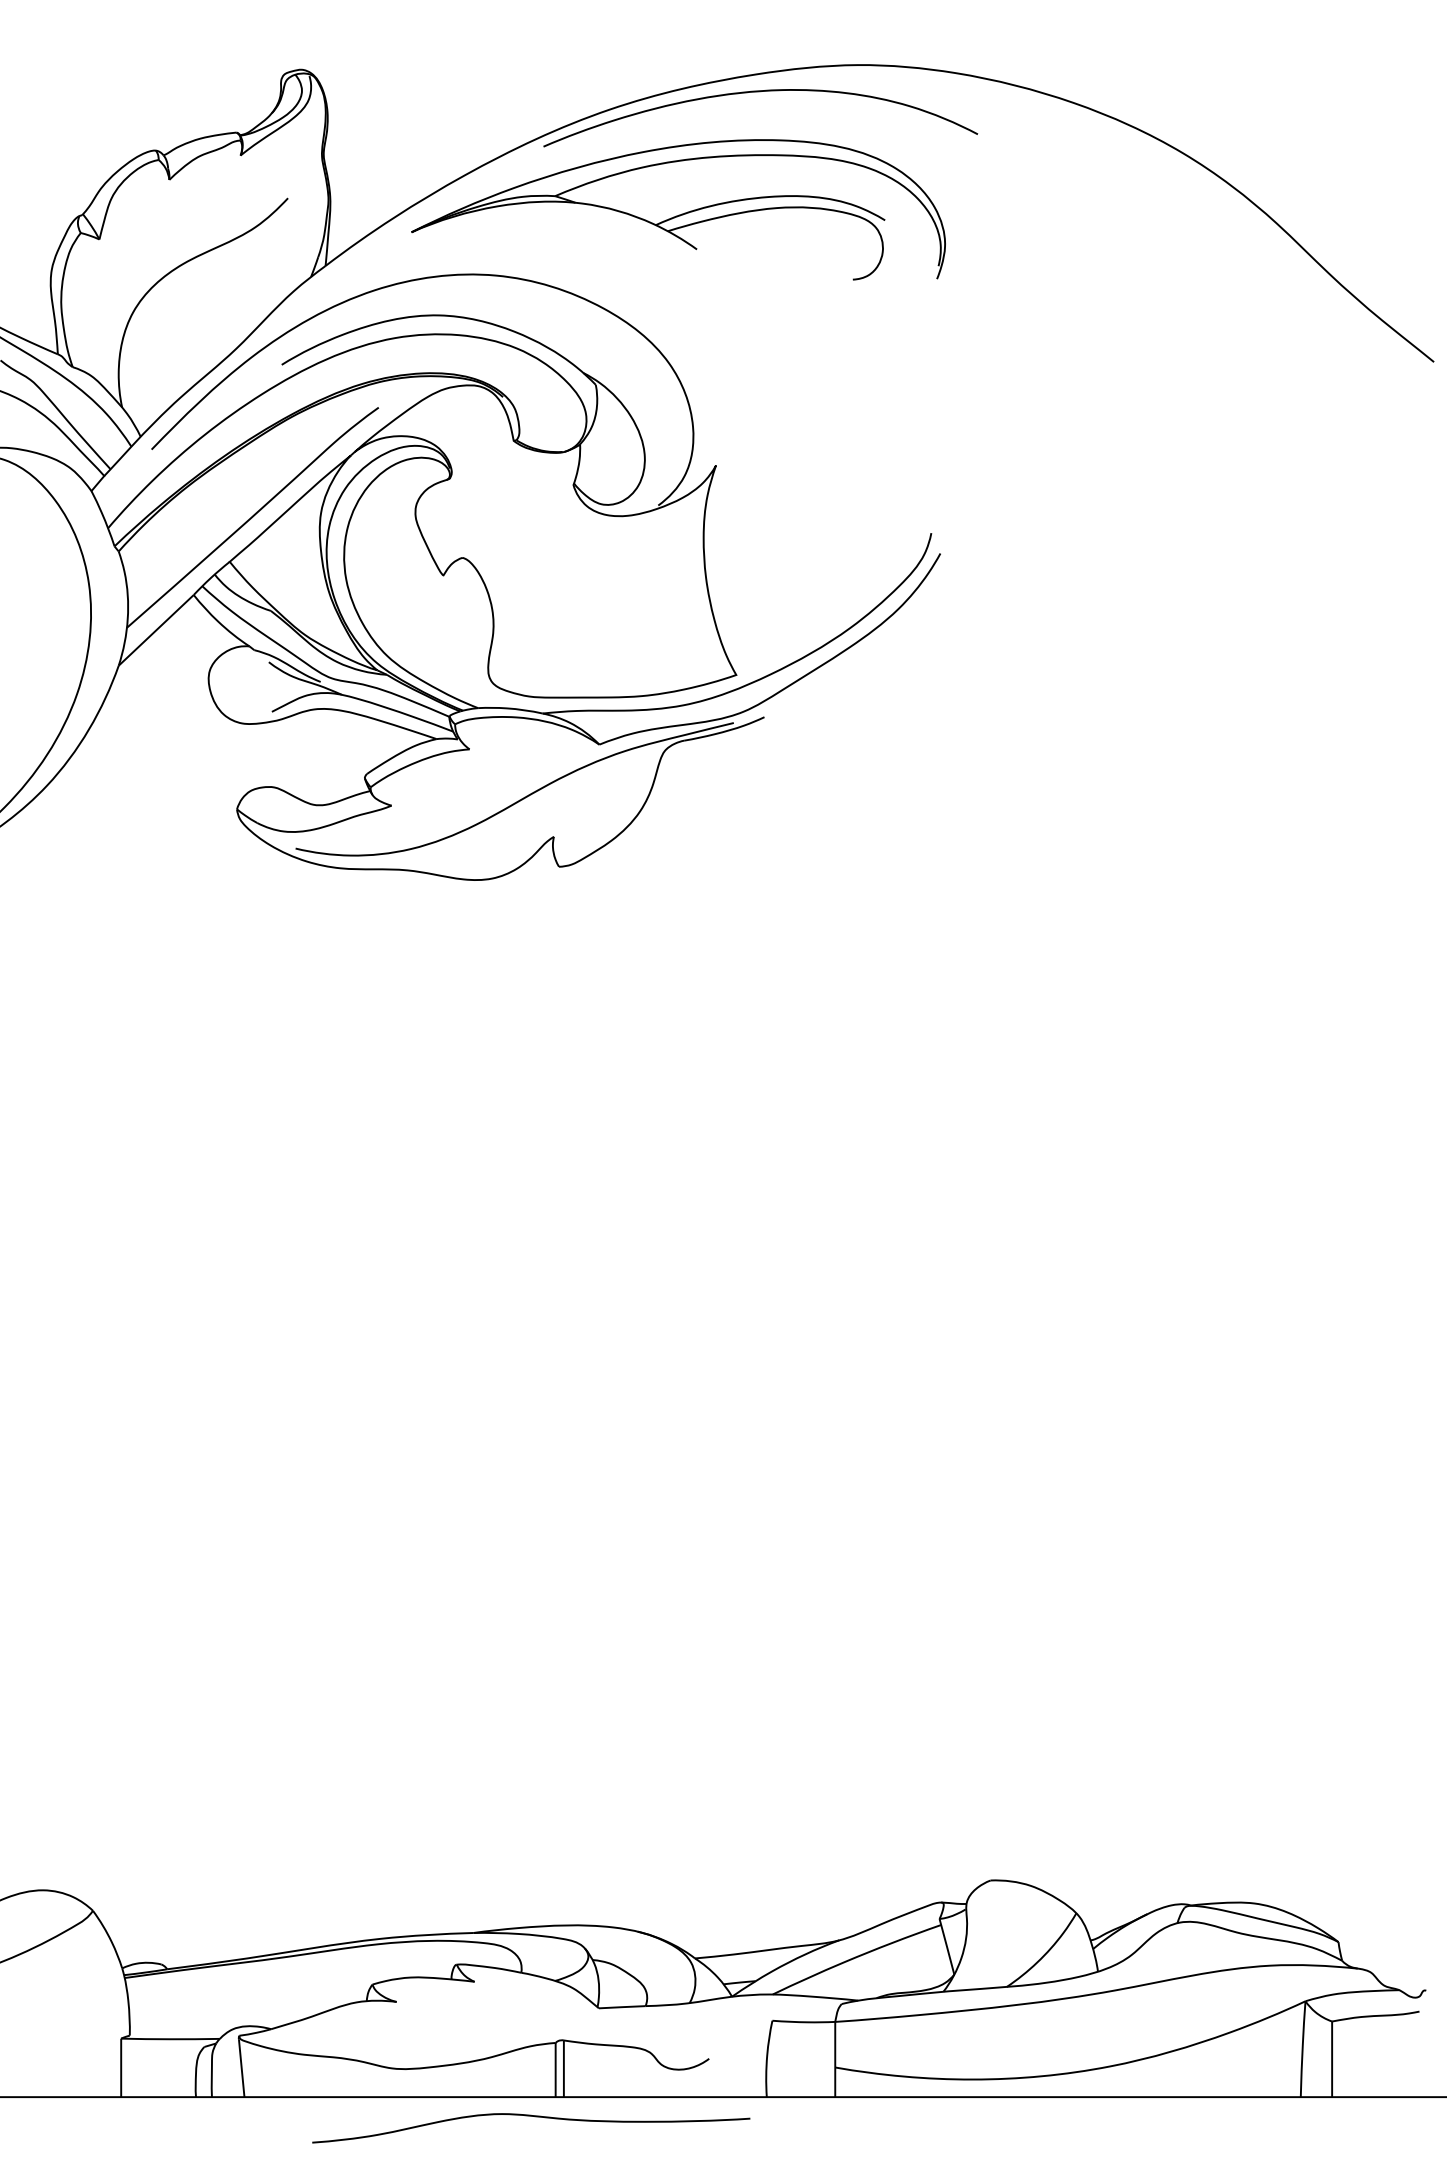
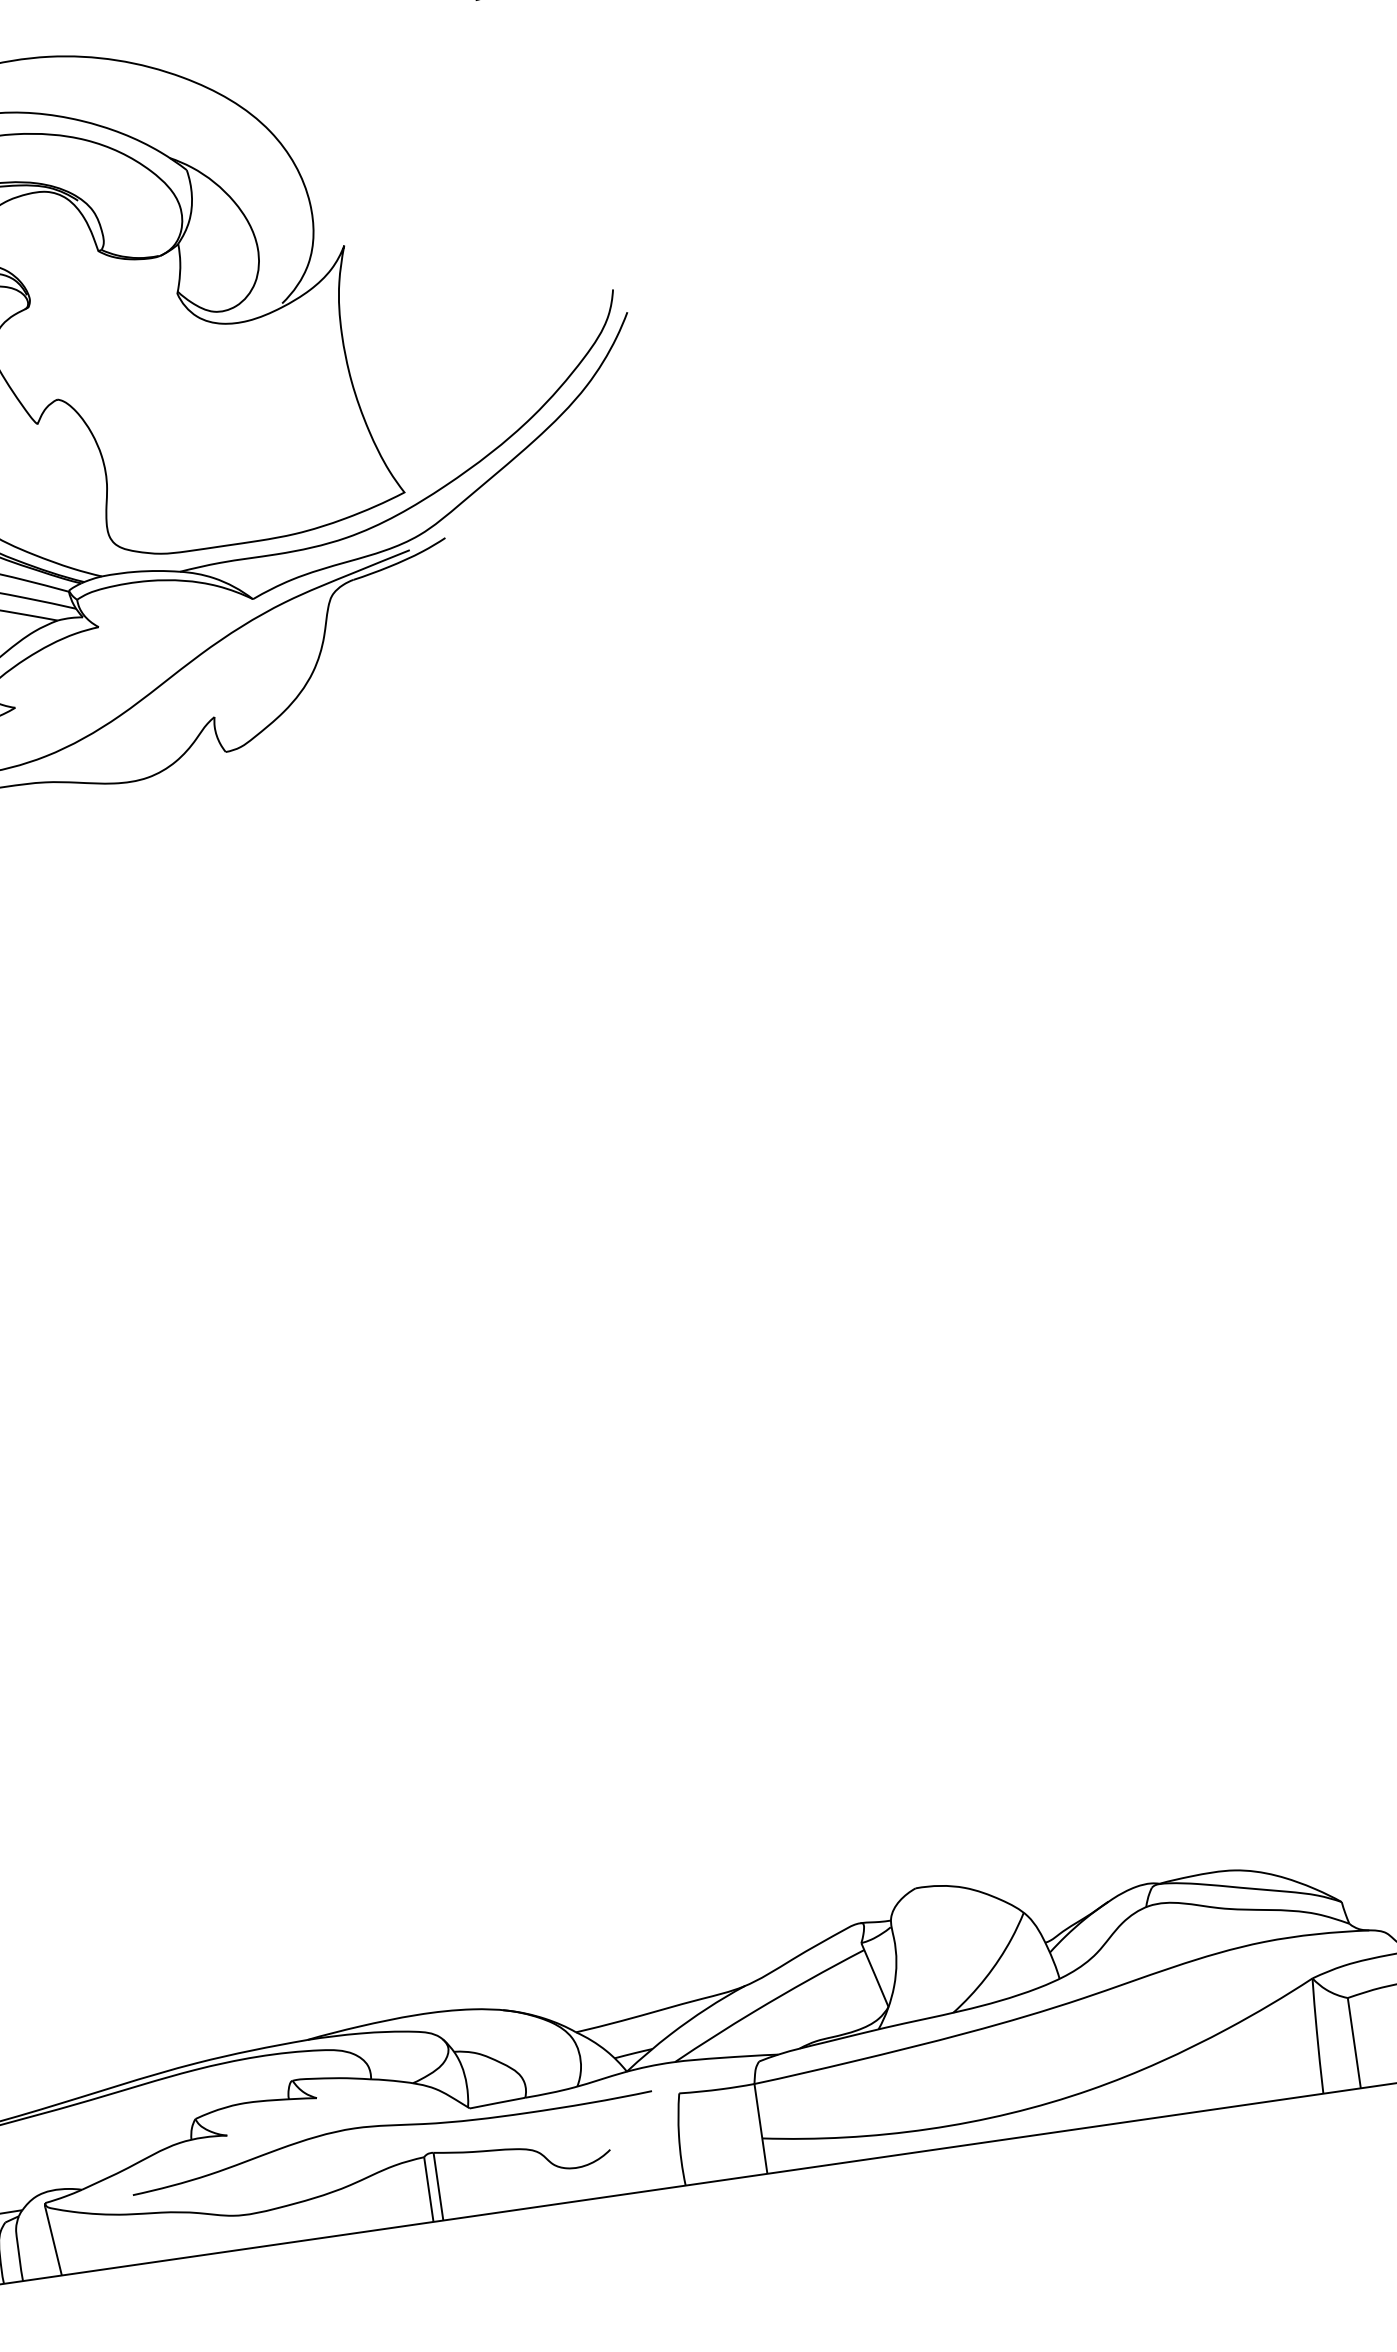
curve: (535, 2117) -> (395, 2126), moved

